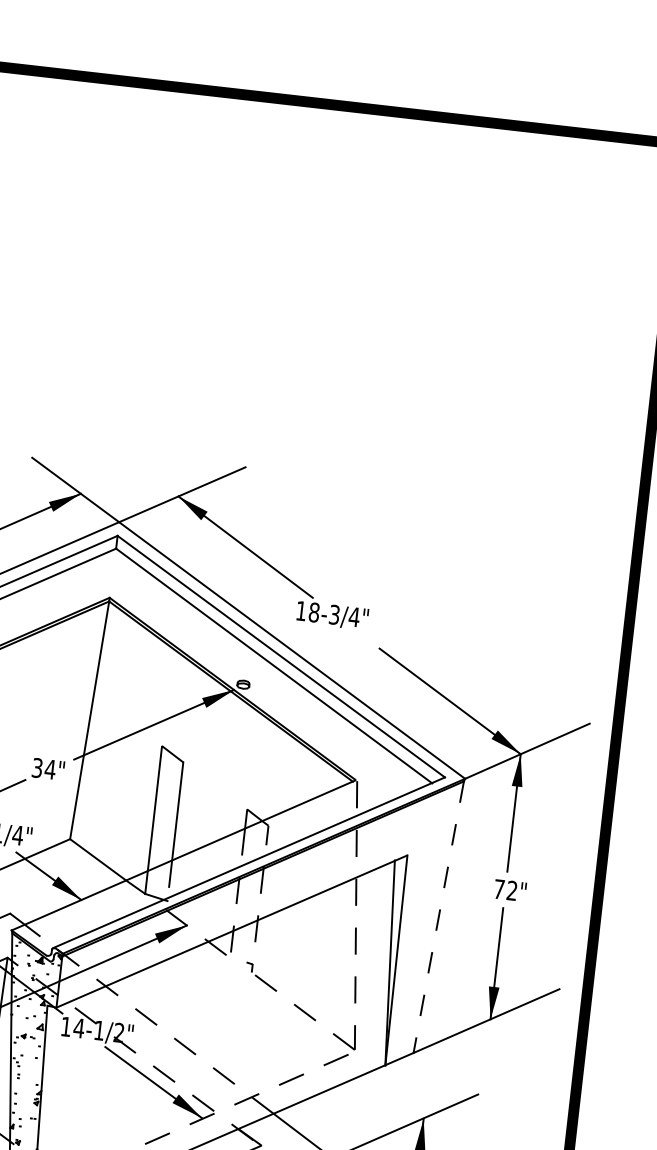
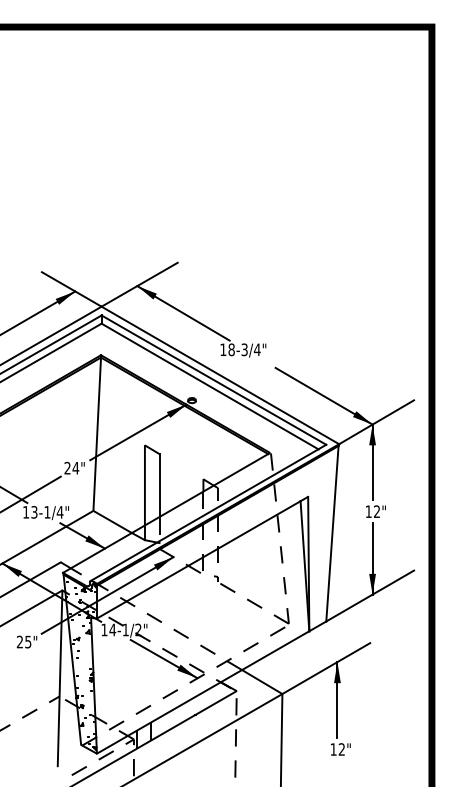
text: (37, 768) -> (67, 468), 34" -> 24"
text: (498, 888) -> (368, 511), 72" -> 12"
line: (438, 916) -> (332, 533), dashed -> solid

